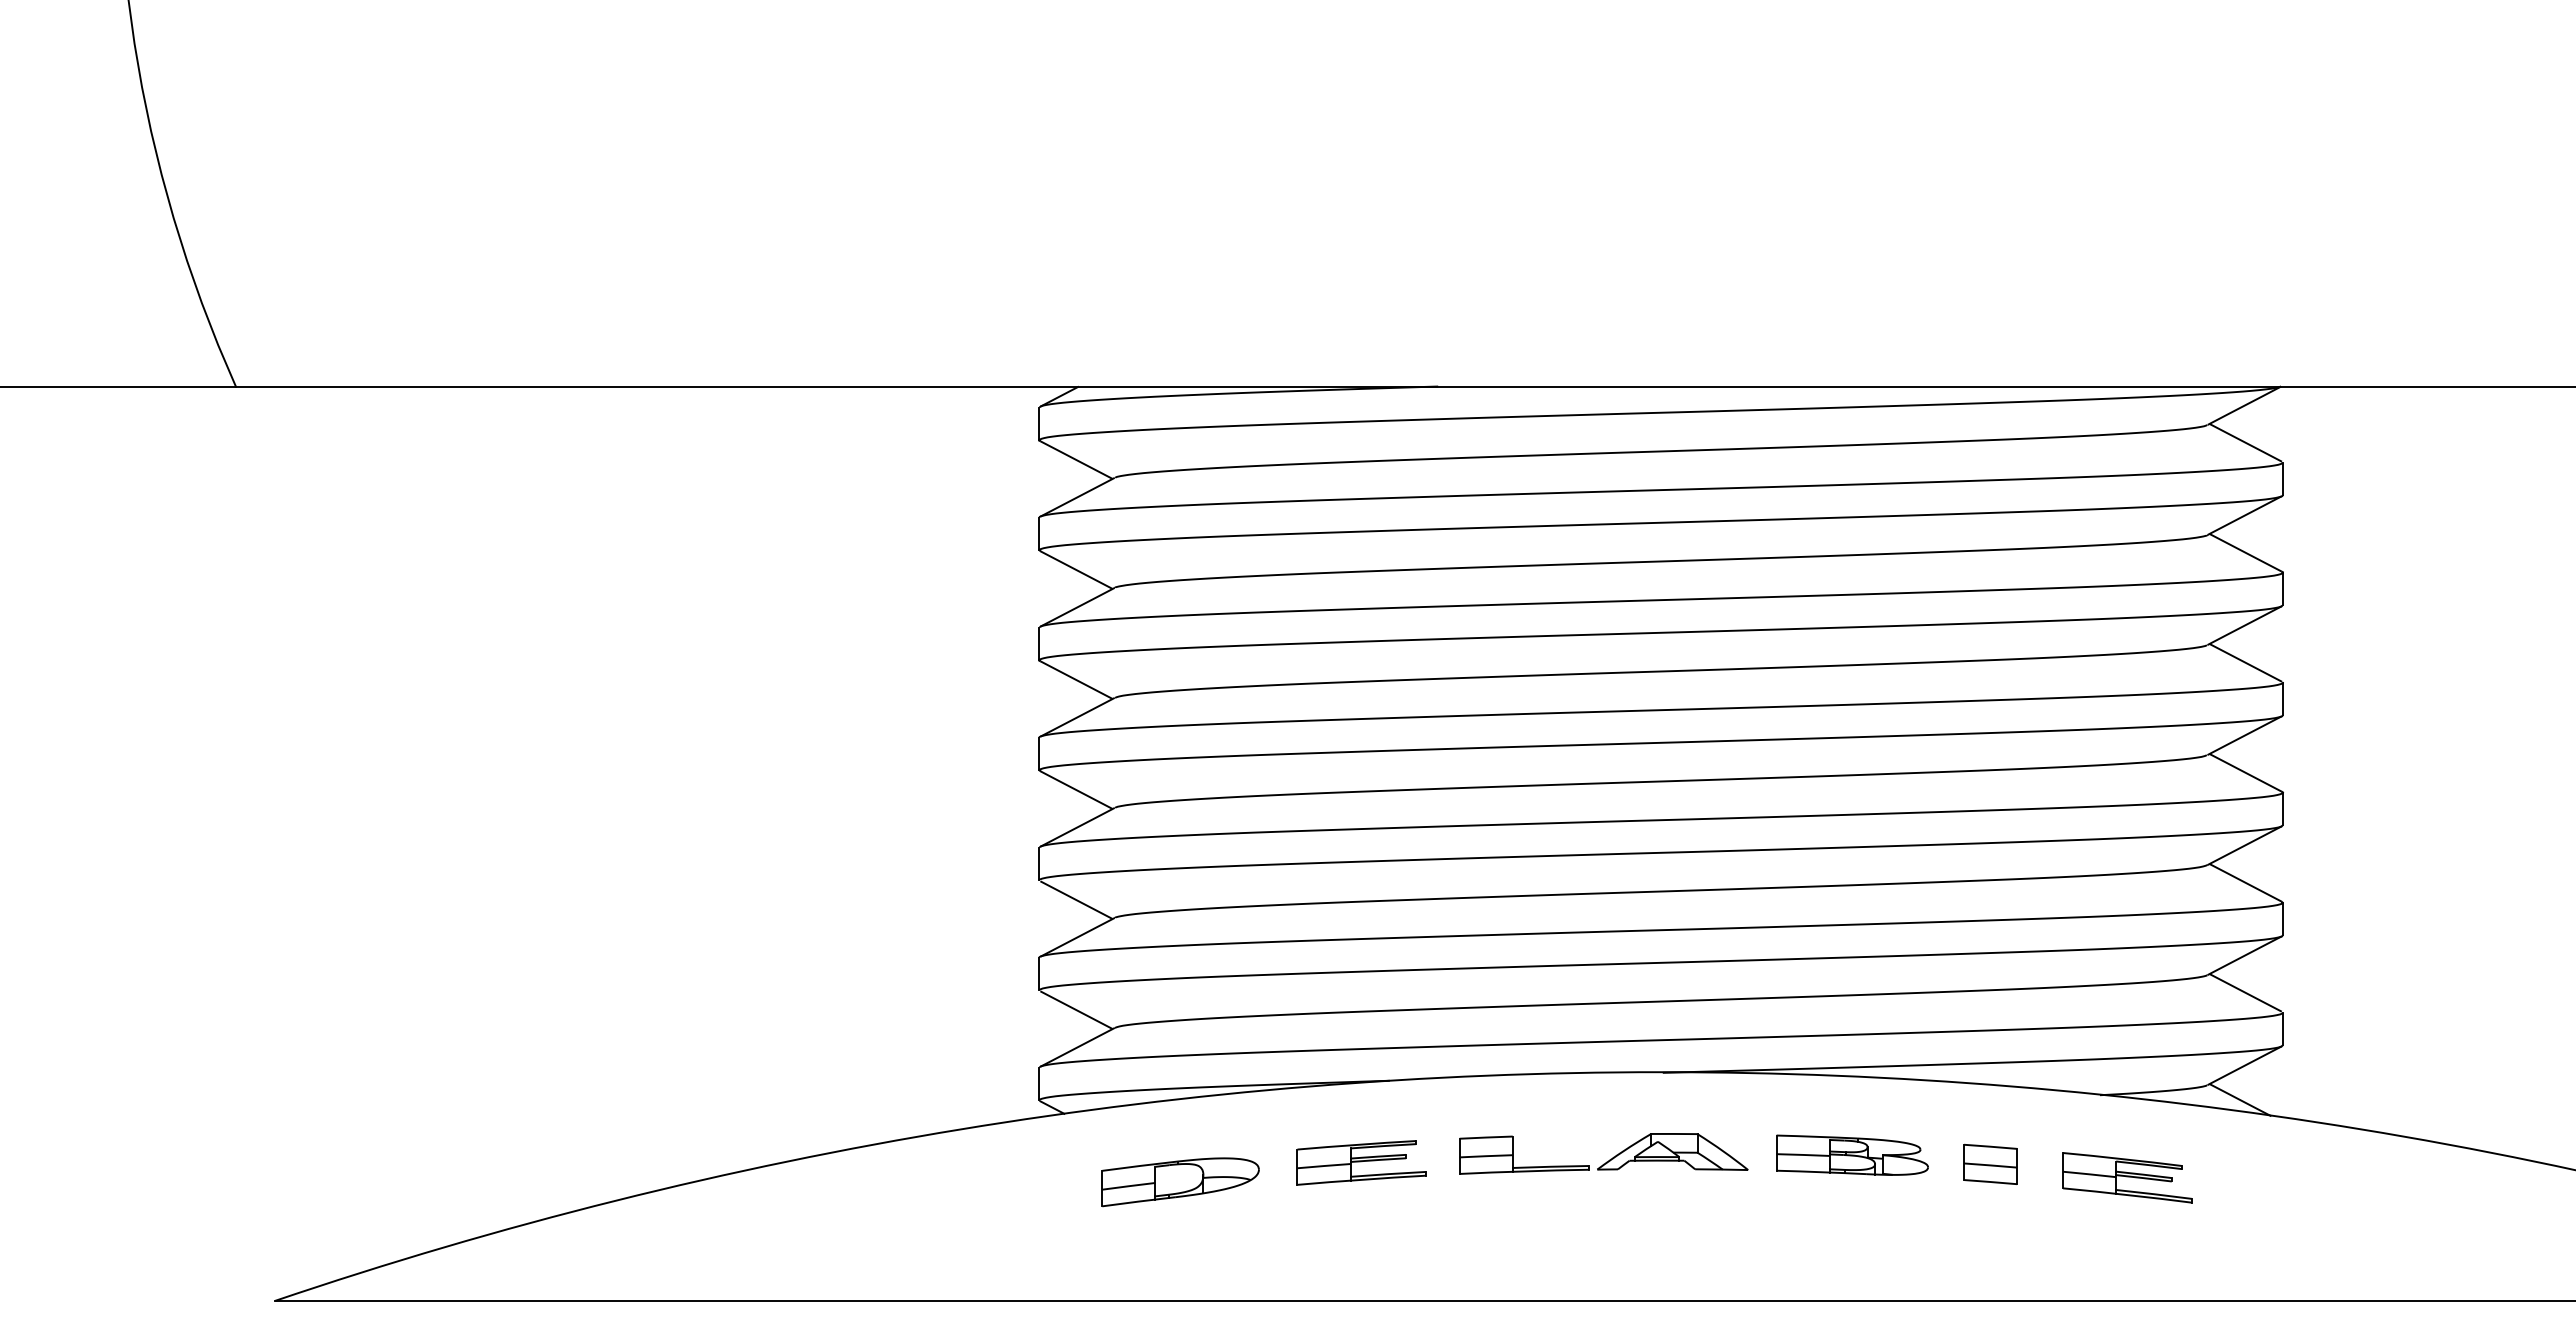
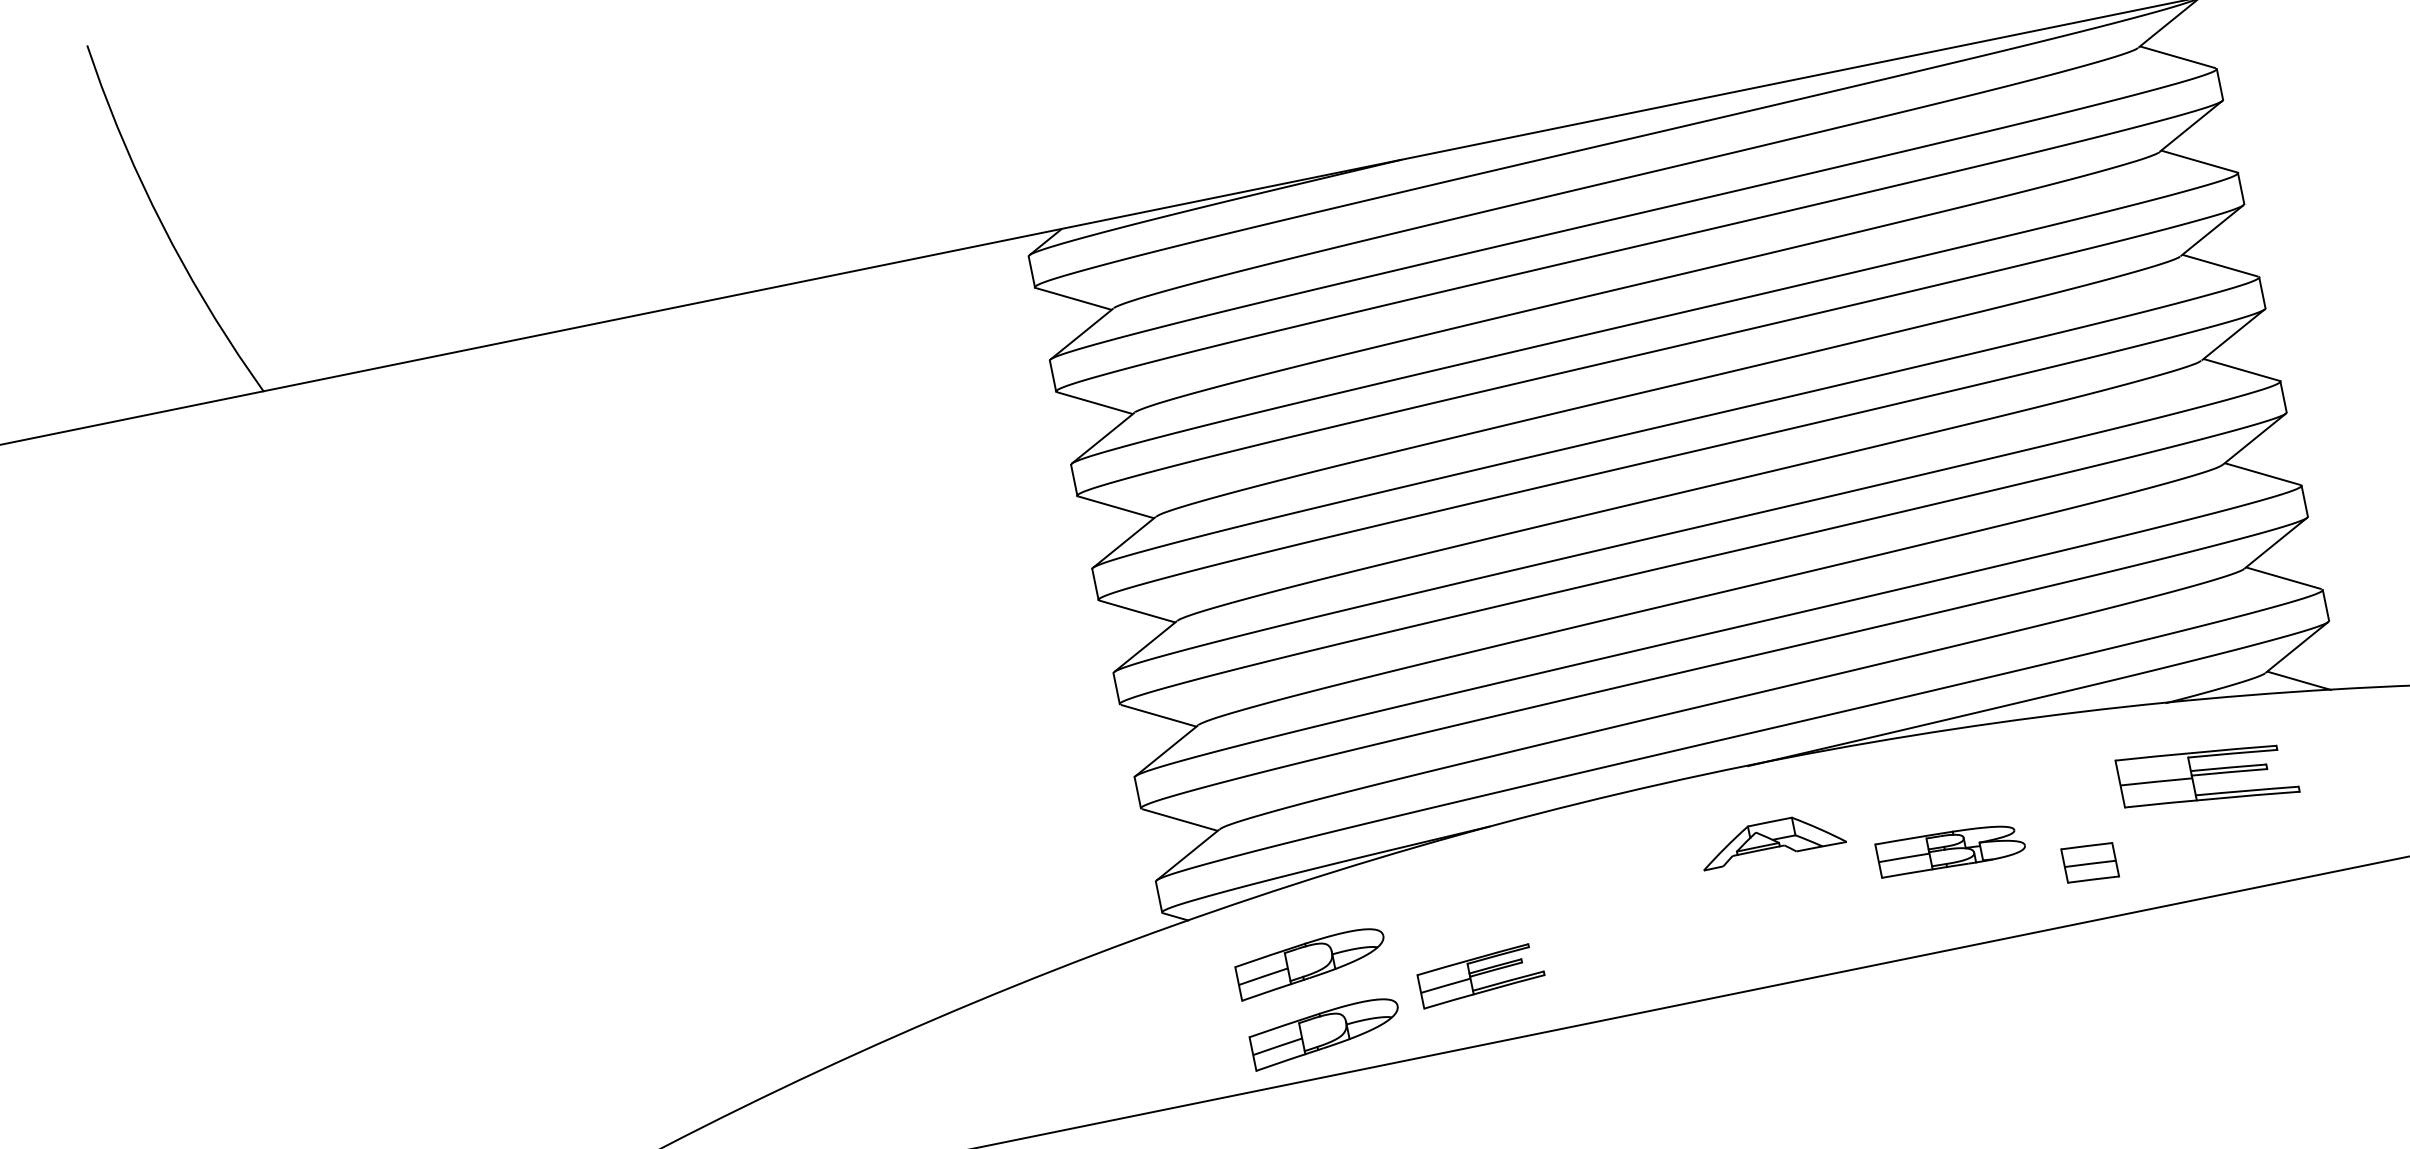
part: (1513, 1154) -> (1621, 872), removed
part: (1852, 1154) -> (1950, 847), moved
part: (1361, 1162) -> (1480, 975), moved
part: (1990, 1163) -> (2089, 861), moved
part: (2127, 1177) -> (2207, 775), size x1.4
part: (1180, 1256) -> (1325, 1033), added

